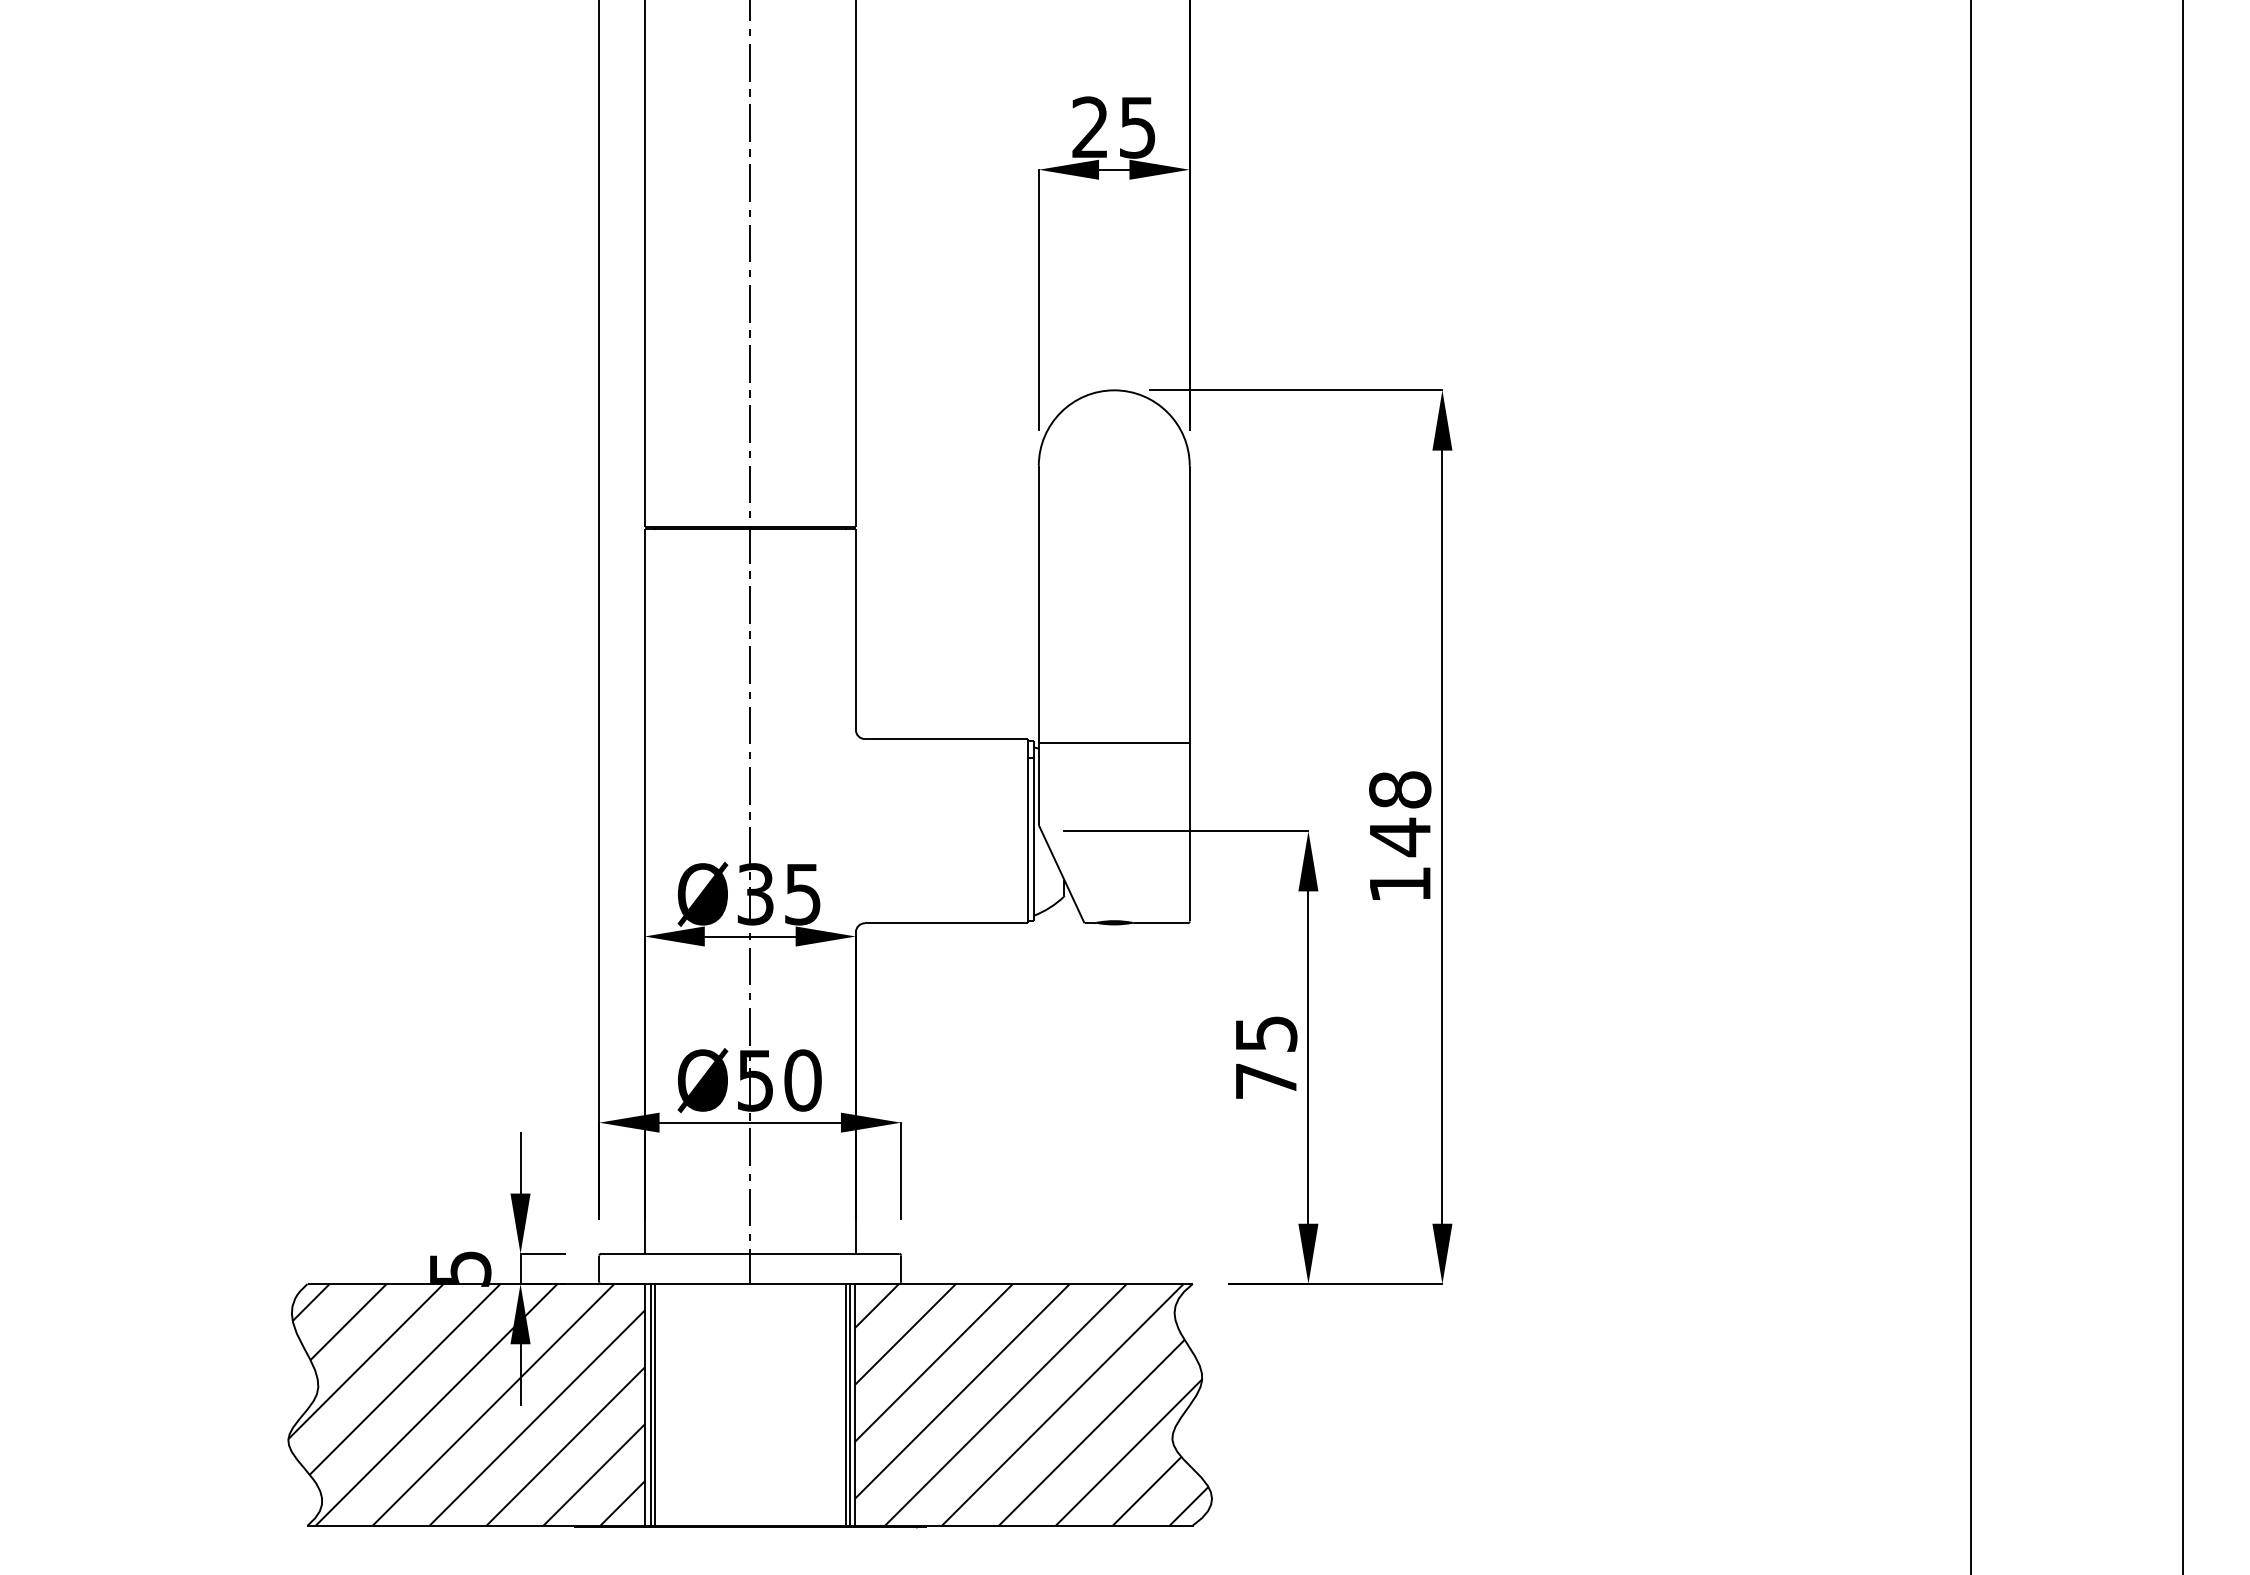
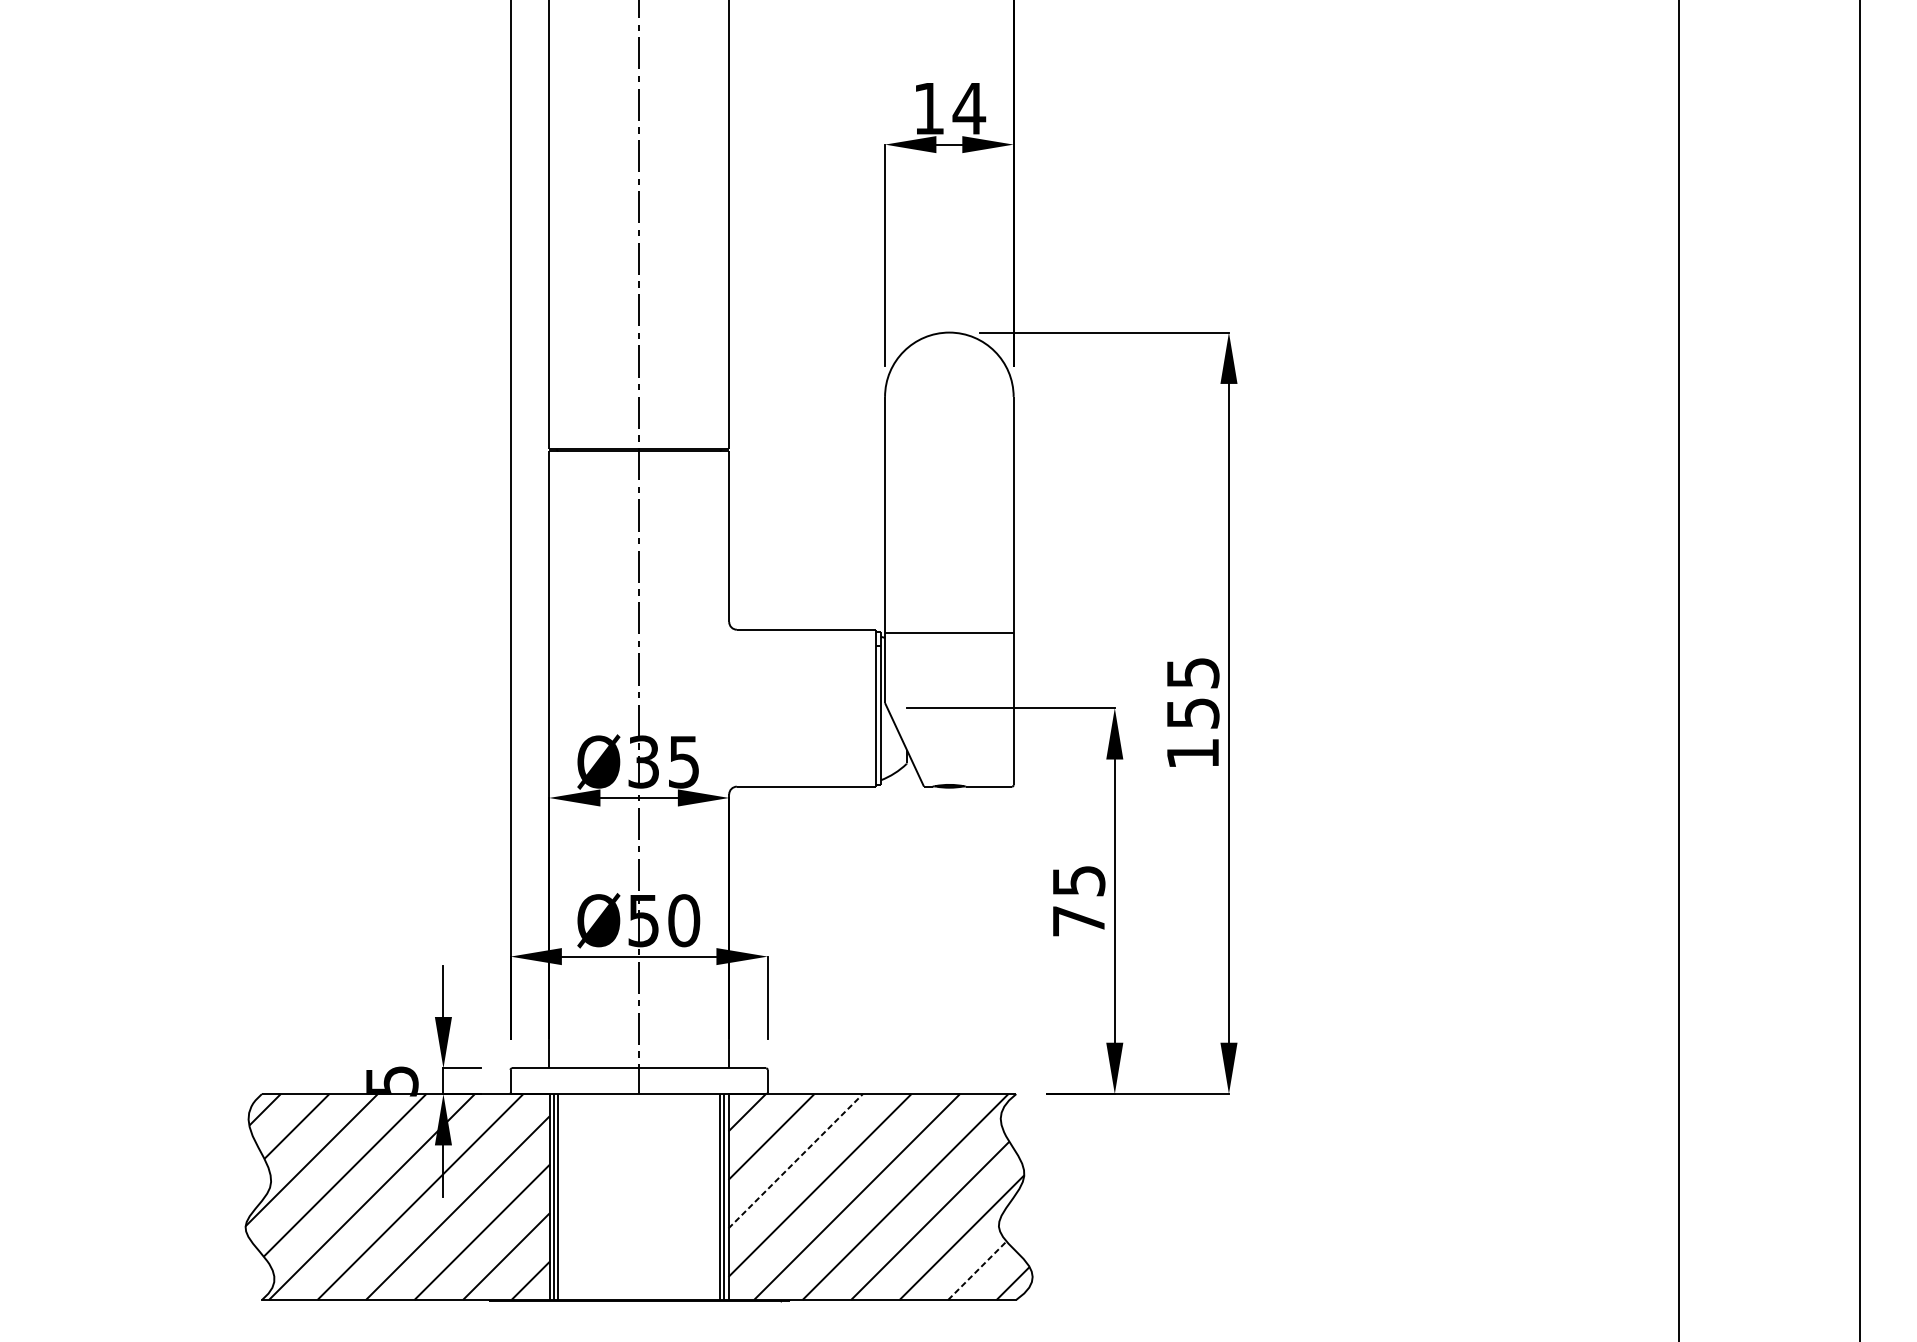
text: (1114, 127) -> (949, 108), 25 -> 14
text: (1400, 814) -> (1193, 694), 148 -> 155
line: (933, 1362) -> (795, 1160), solid -> dashed
line: (1147, 1490) -> (977, 1270), solid -> dashed

